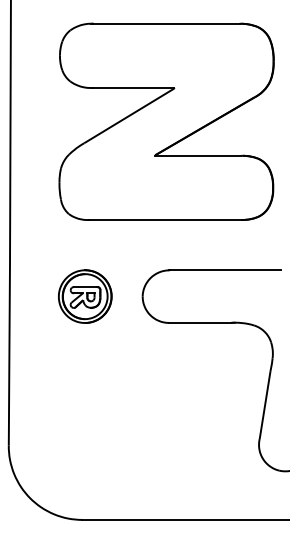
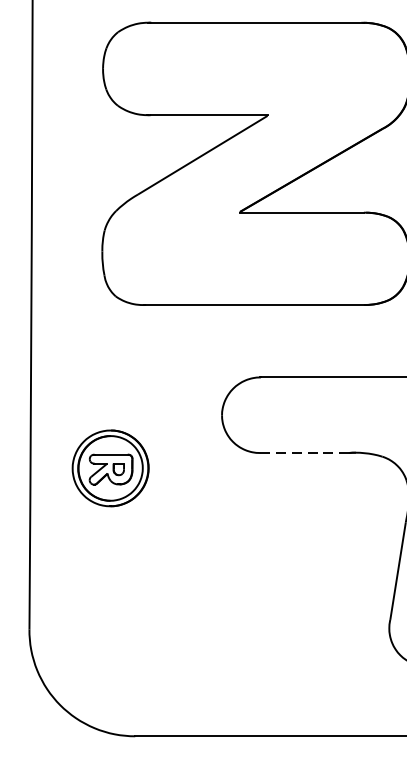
part: (85, 296) -> (111, 468), moved
line: (200, 322) -> (305, 452), solid -> dashed

